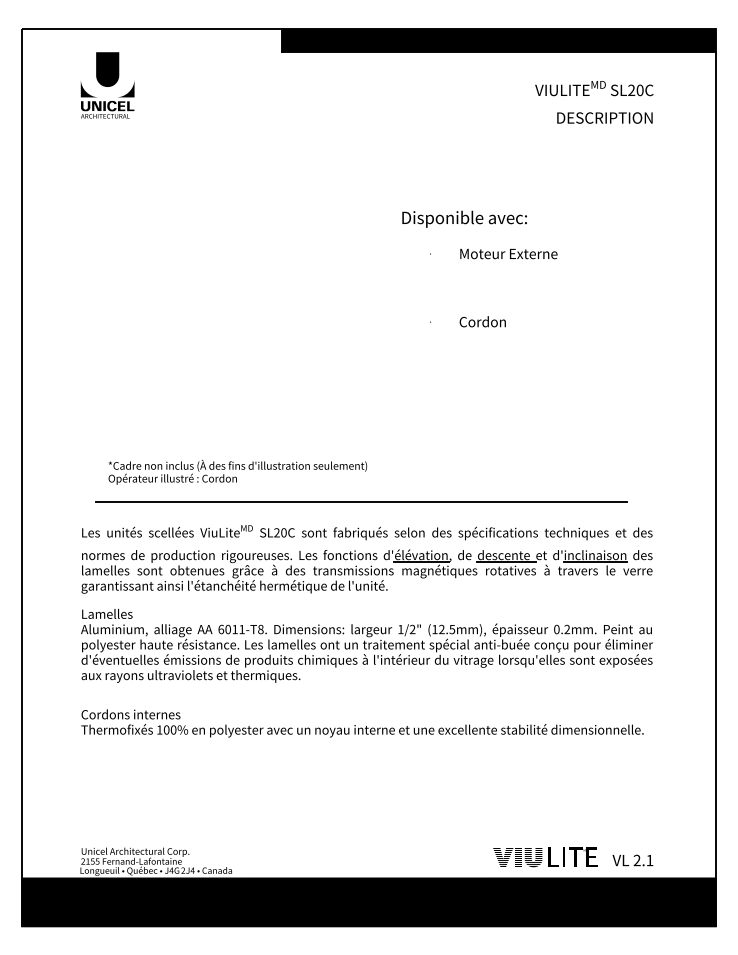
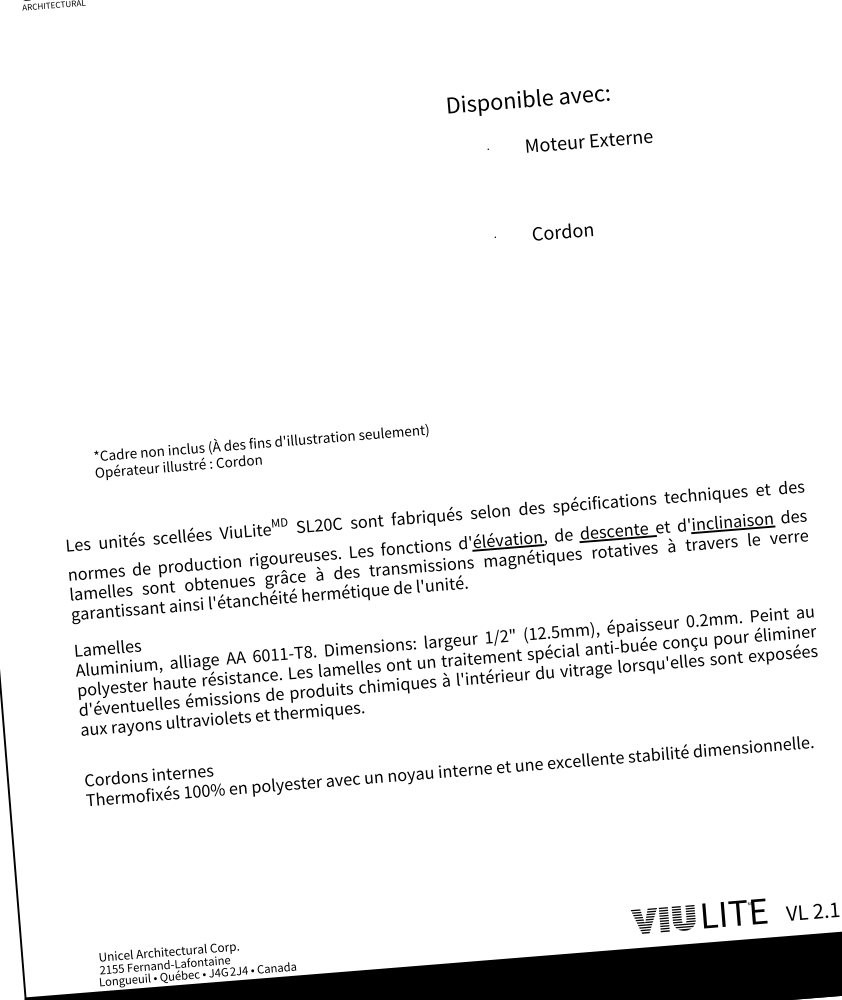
line: (361, 502) -> (424, 477), removed

